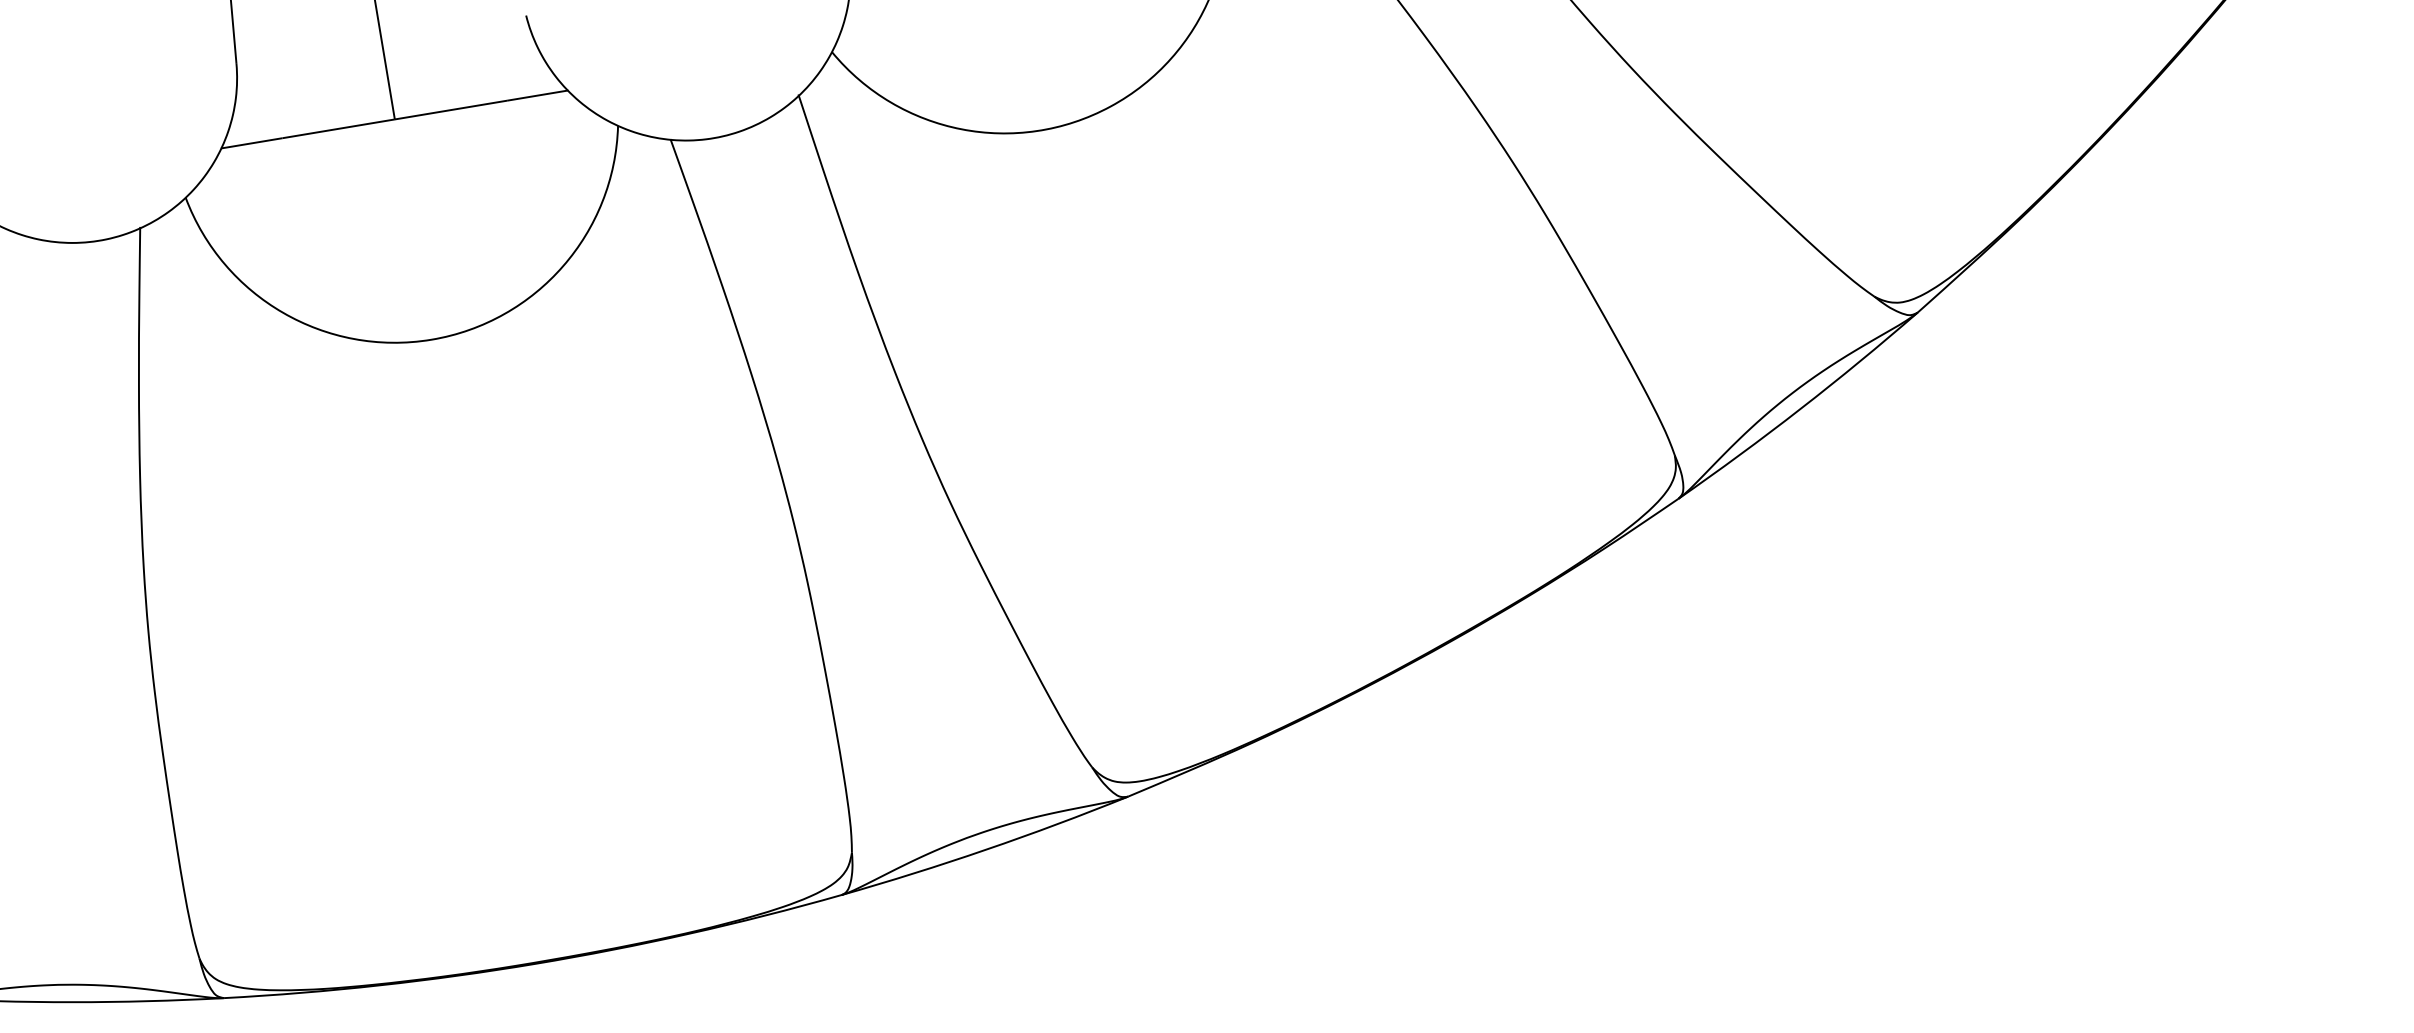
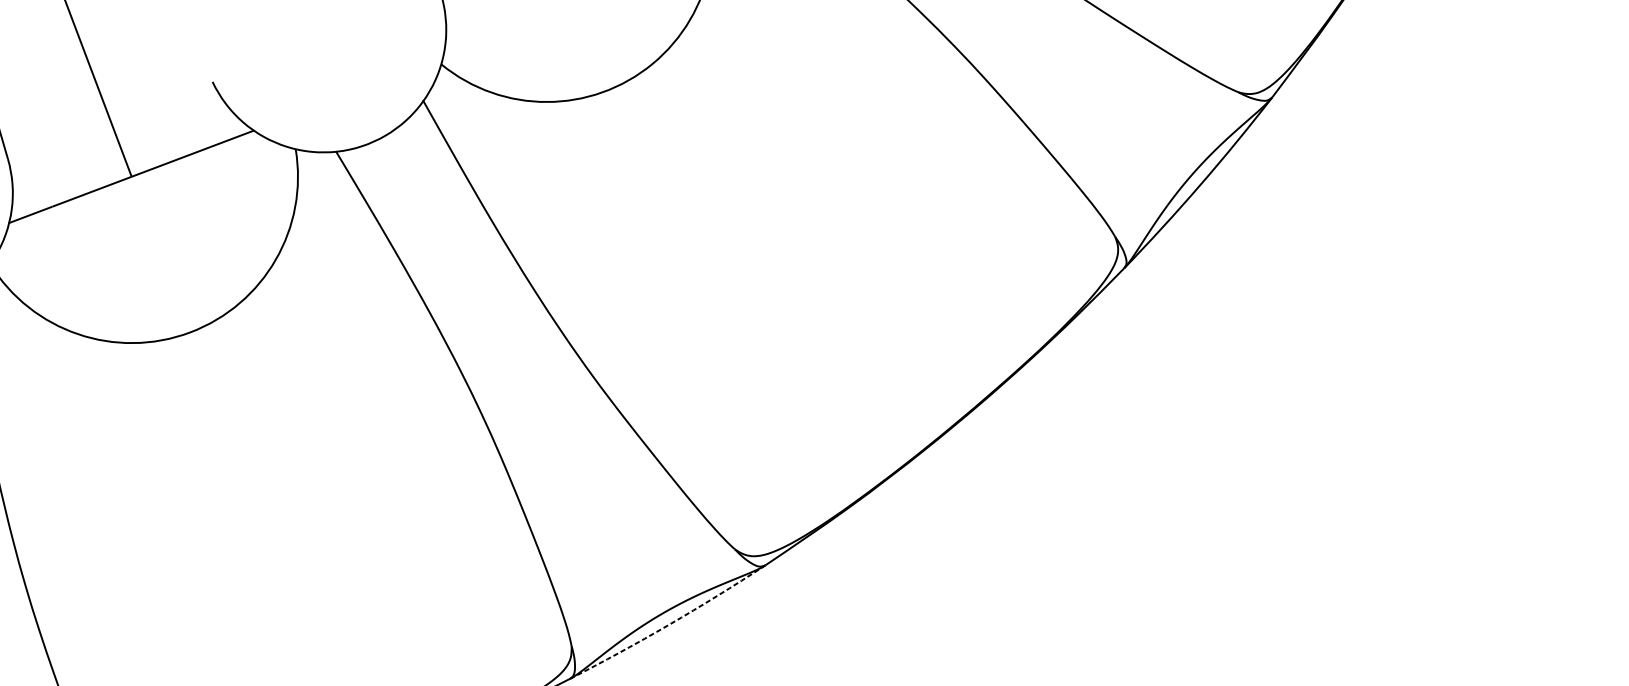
arc: (986, 849) -> (669, 624), solid -> dashed

